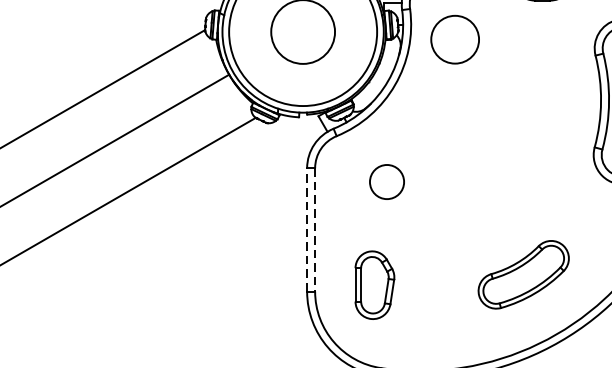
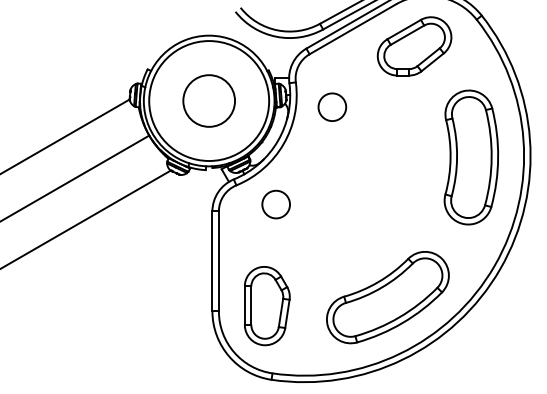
circle: (455, 40) -> (332, 107), size x0.71
circle: (386, 181) -> (275, 204), moved
line: (307, 230) -> (212, 261), dashed -> solid
line: (314, 230) -> (218, 261), dashed -> solid
part: (523, 274) -> (387, 297), size x1.67
part: (375, 285) -> (267, 306), size x1.43

